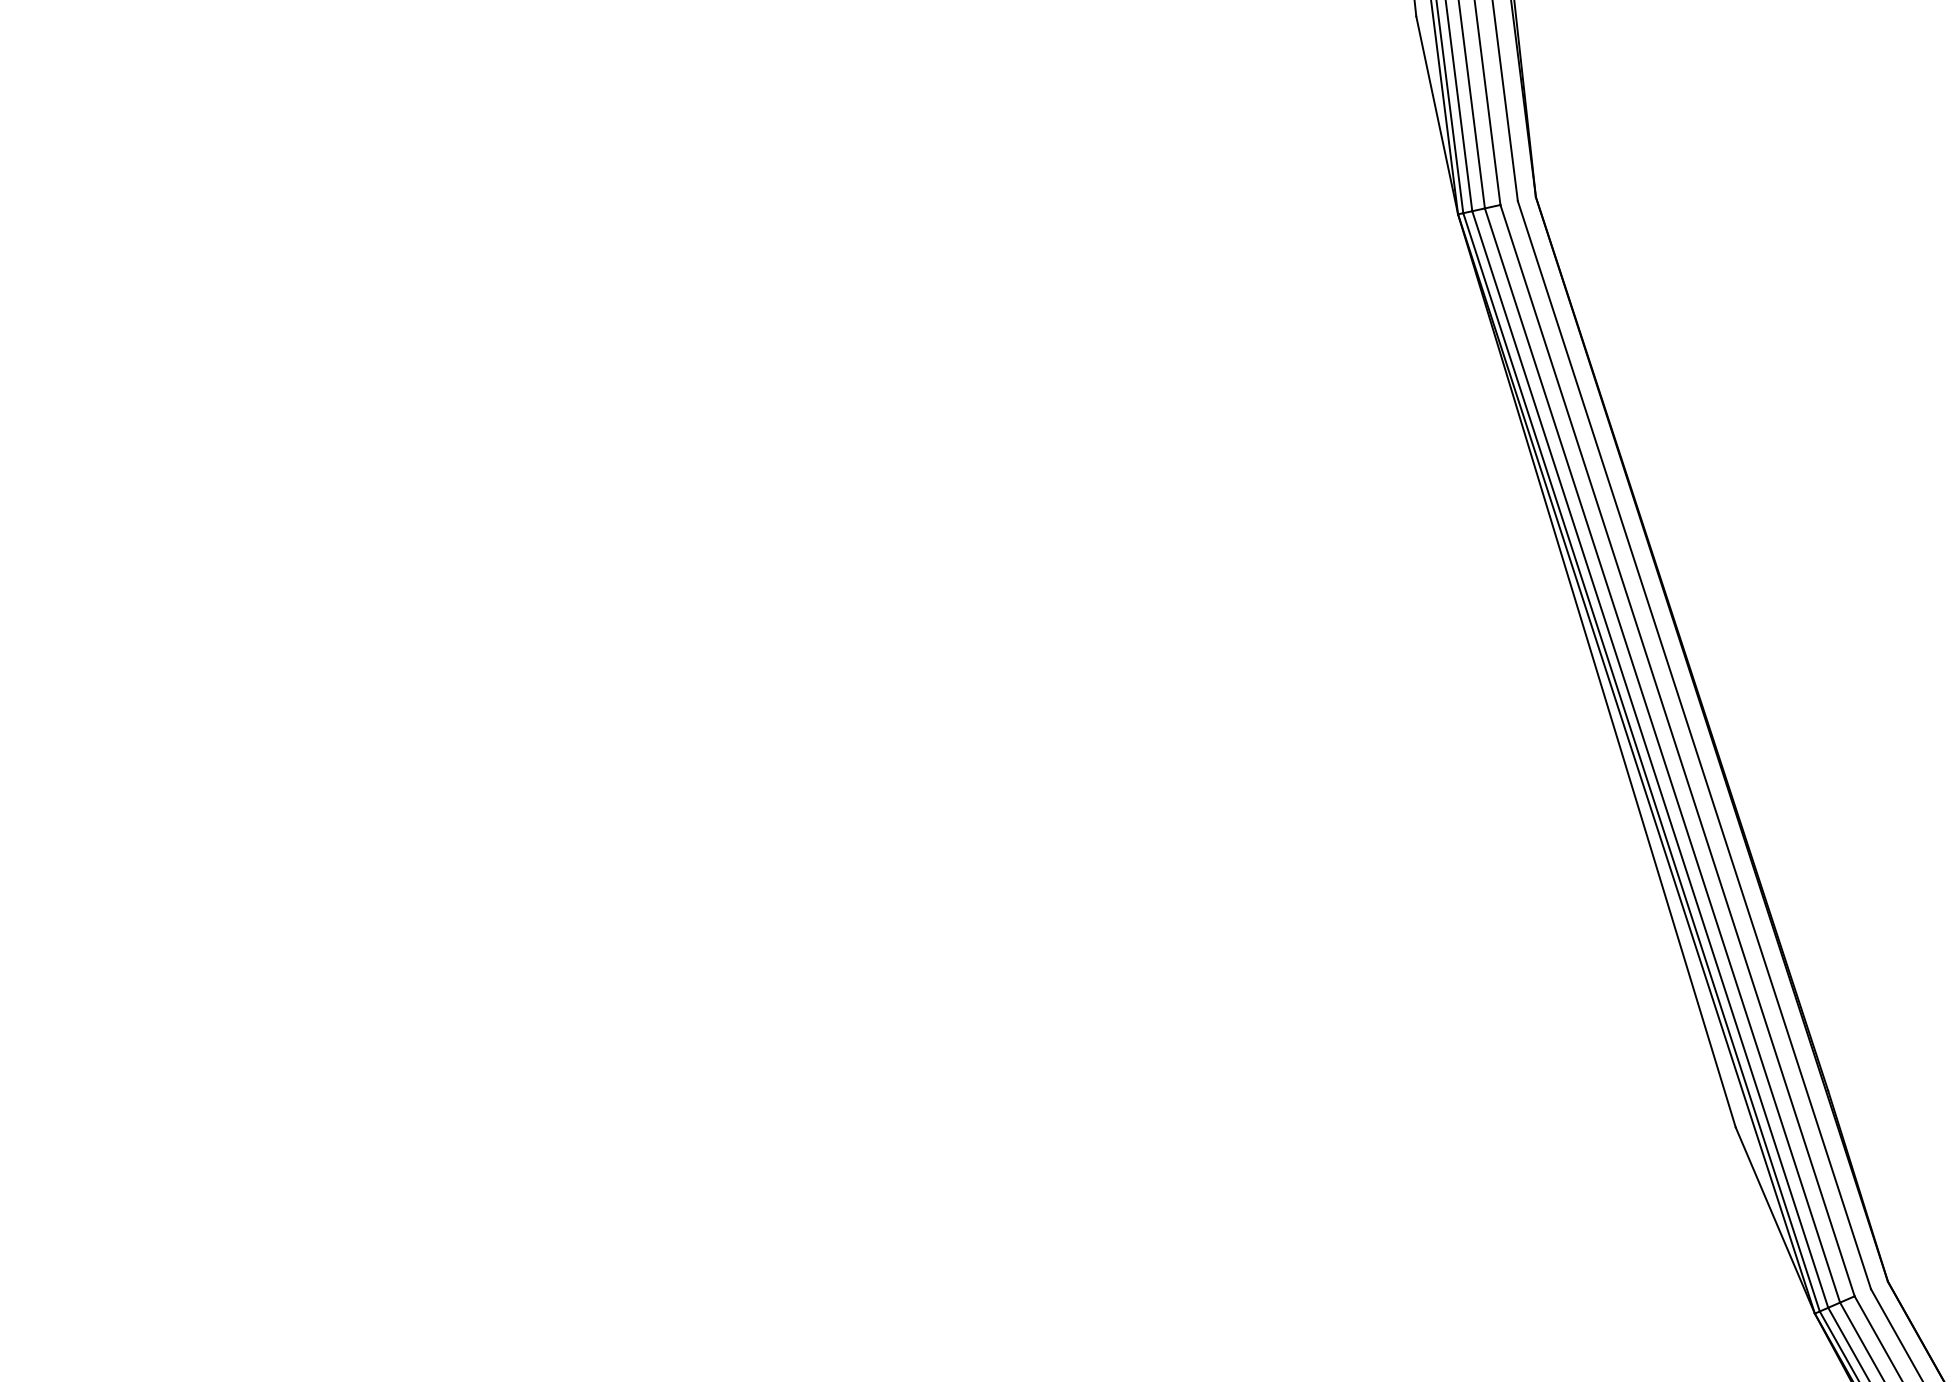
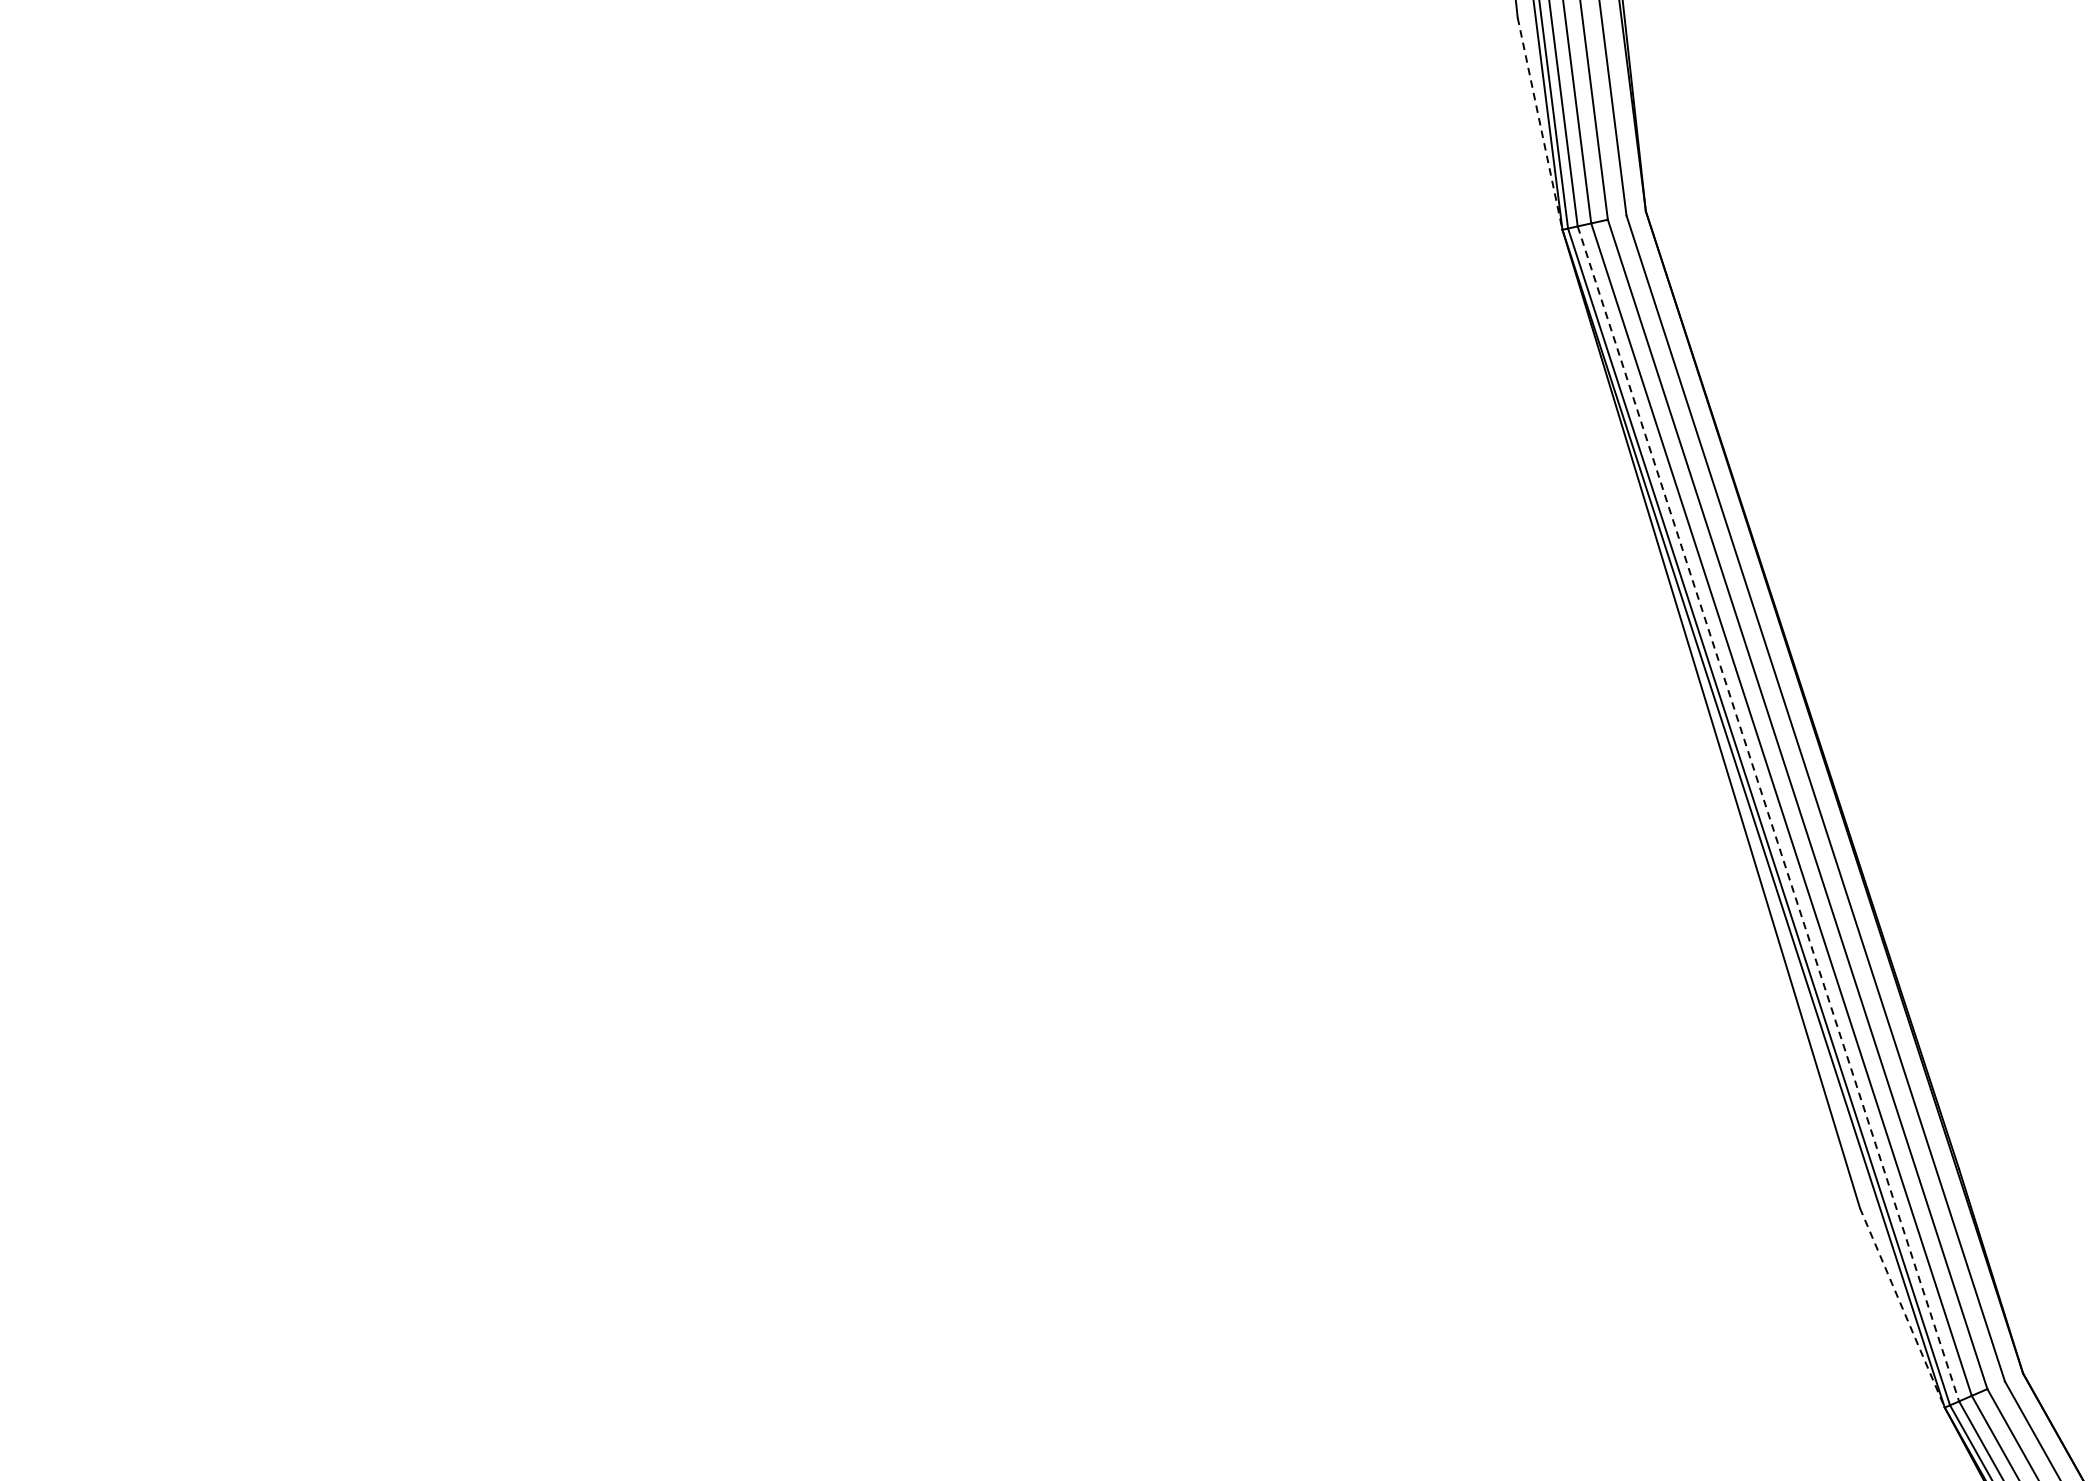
line: (1437, 115) -> (1540, 123), solid -> dashed
line: (1650, 759) -> (1768, 813), solid -> dashed
line: (1775, 1220) -> (1902, 1307), solid -> dashed

